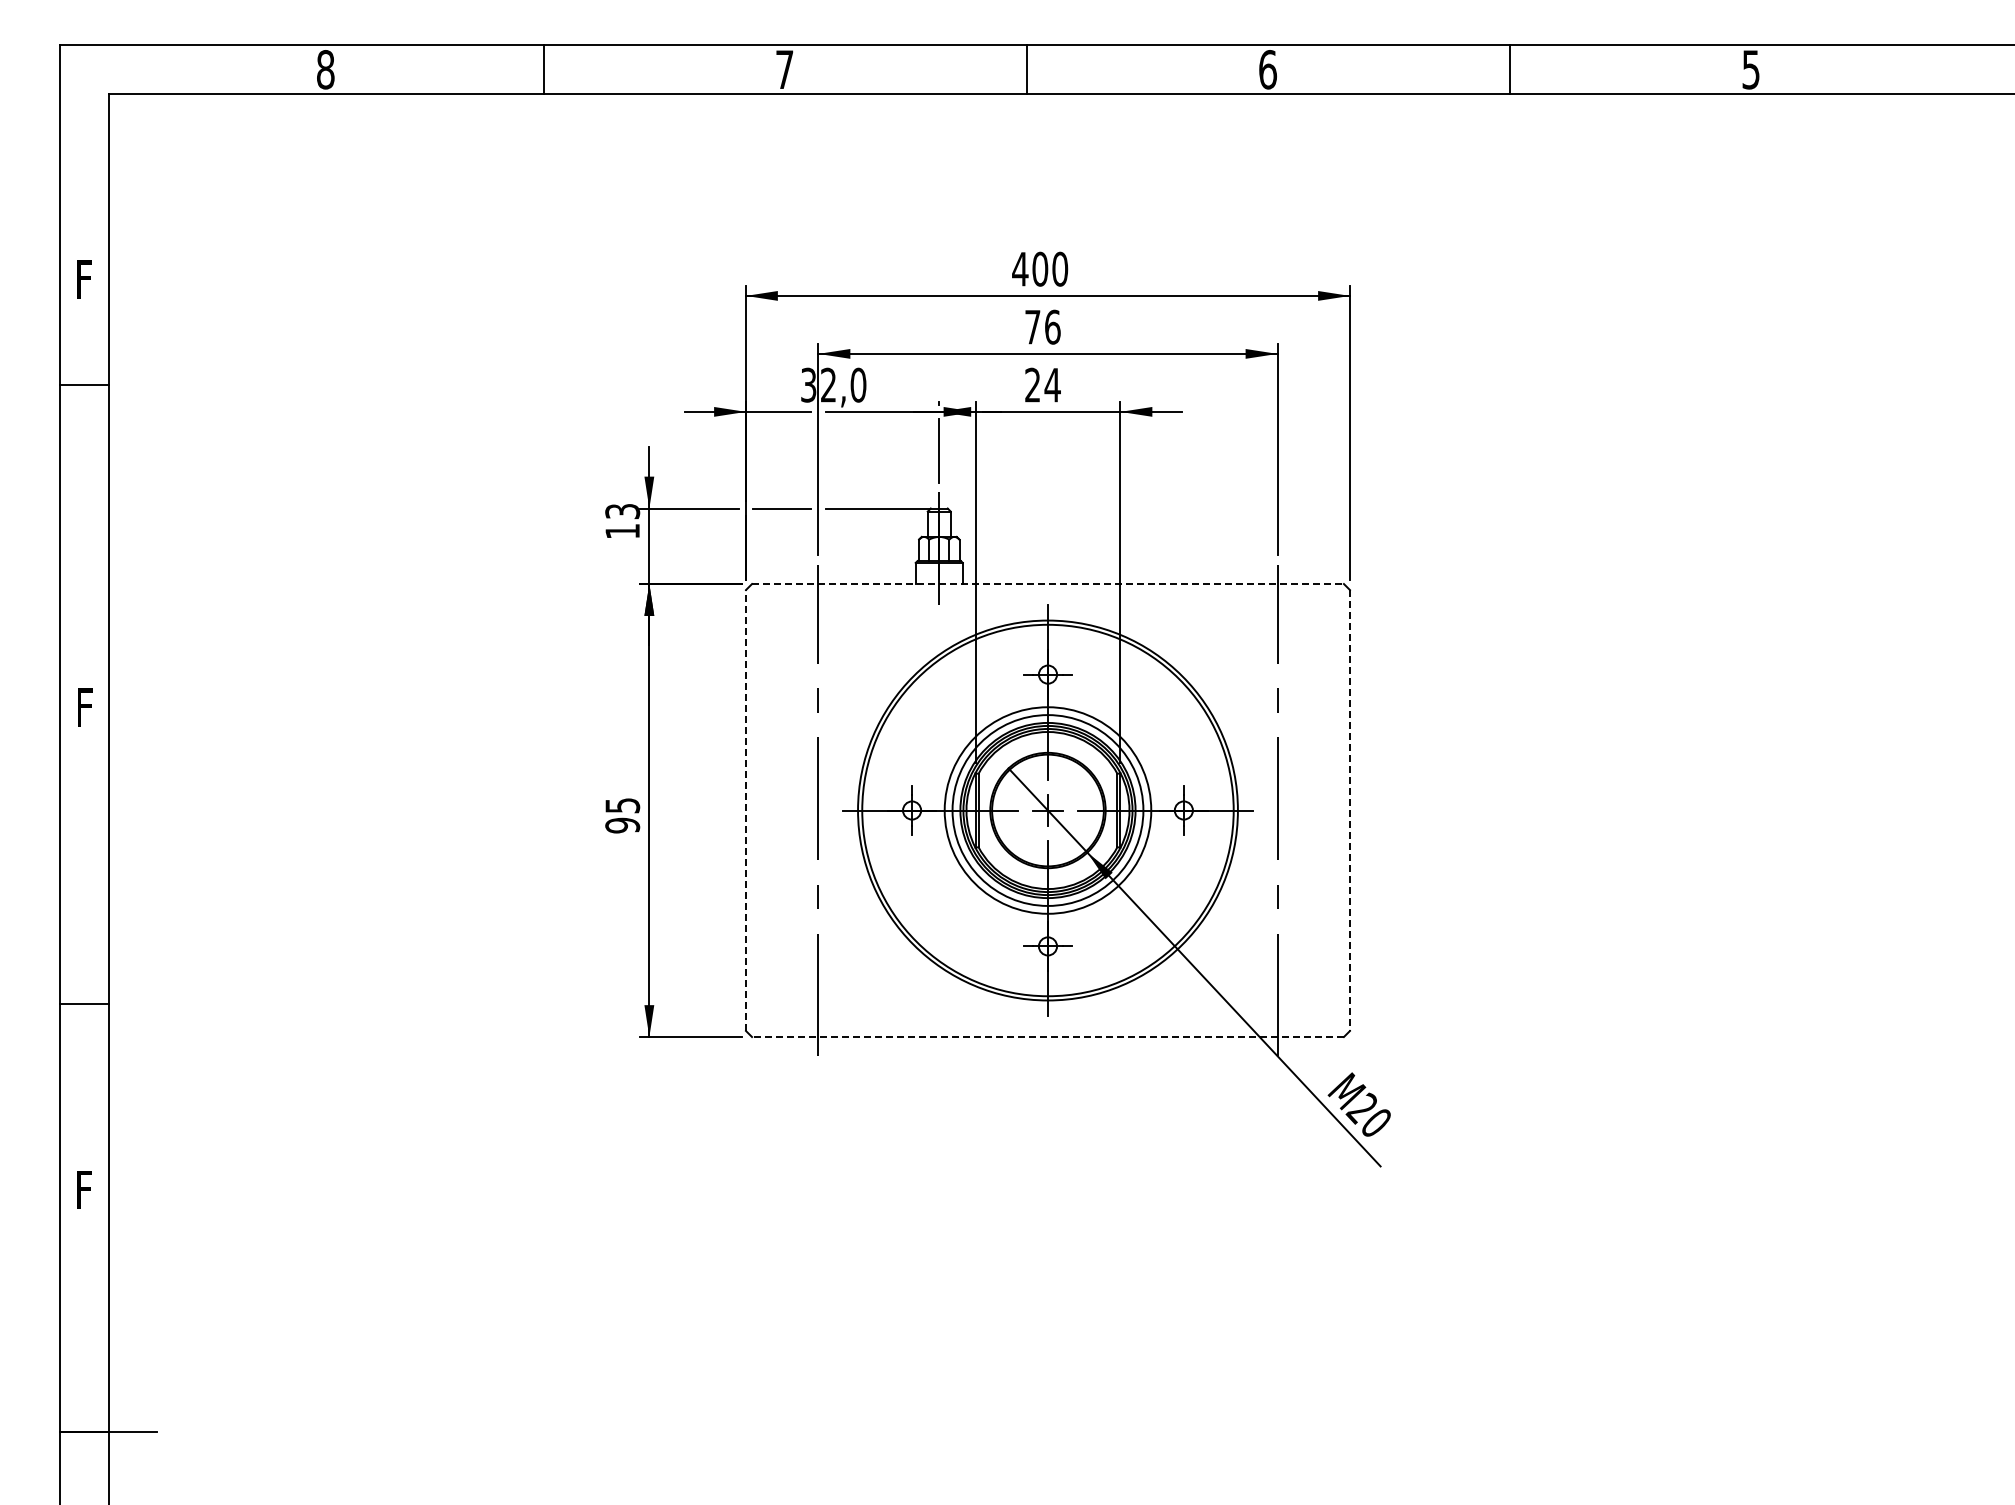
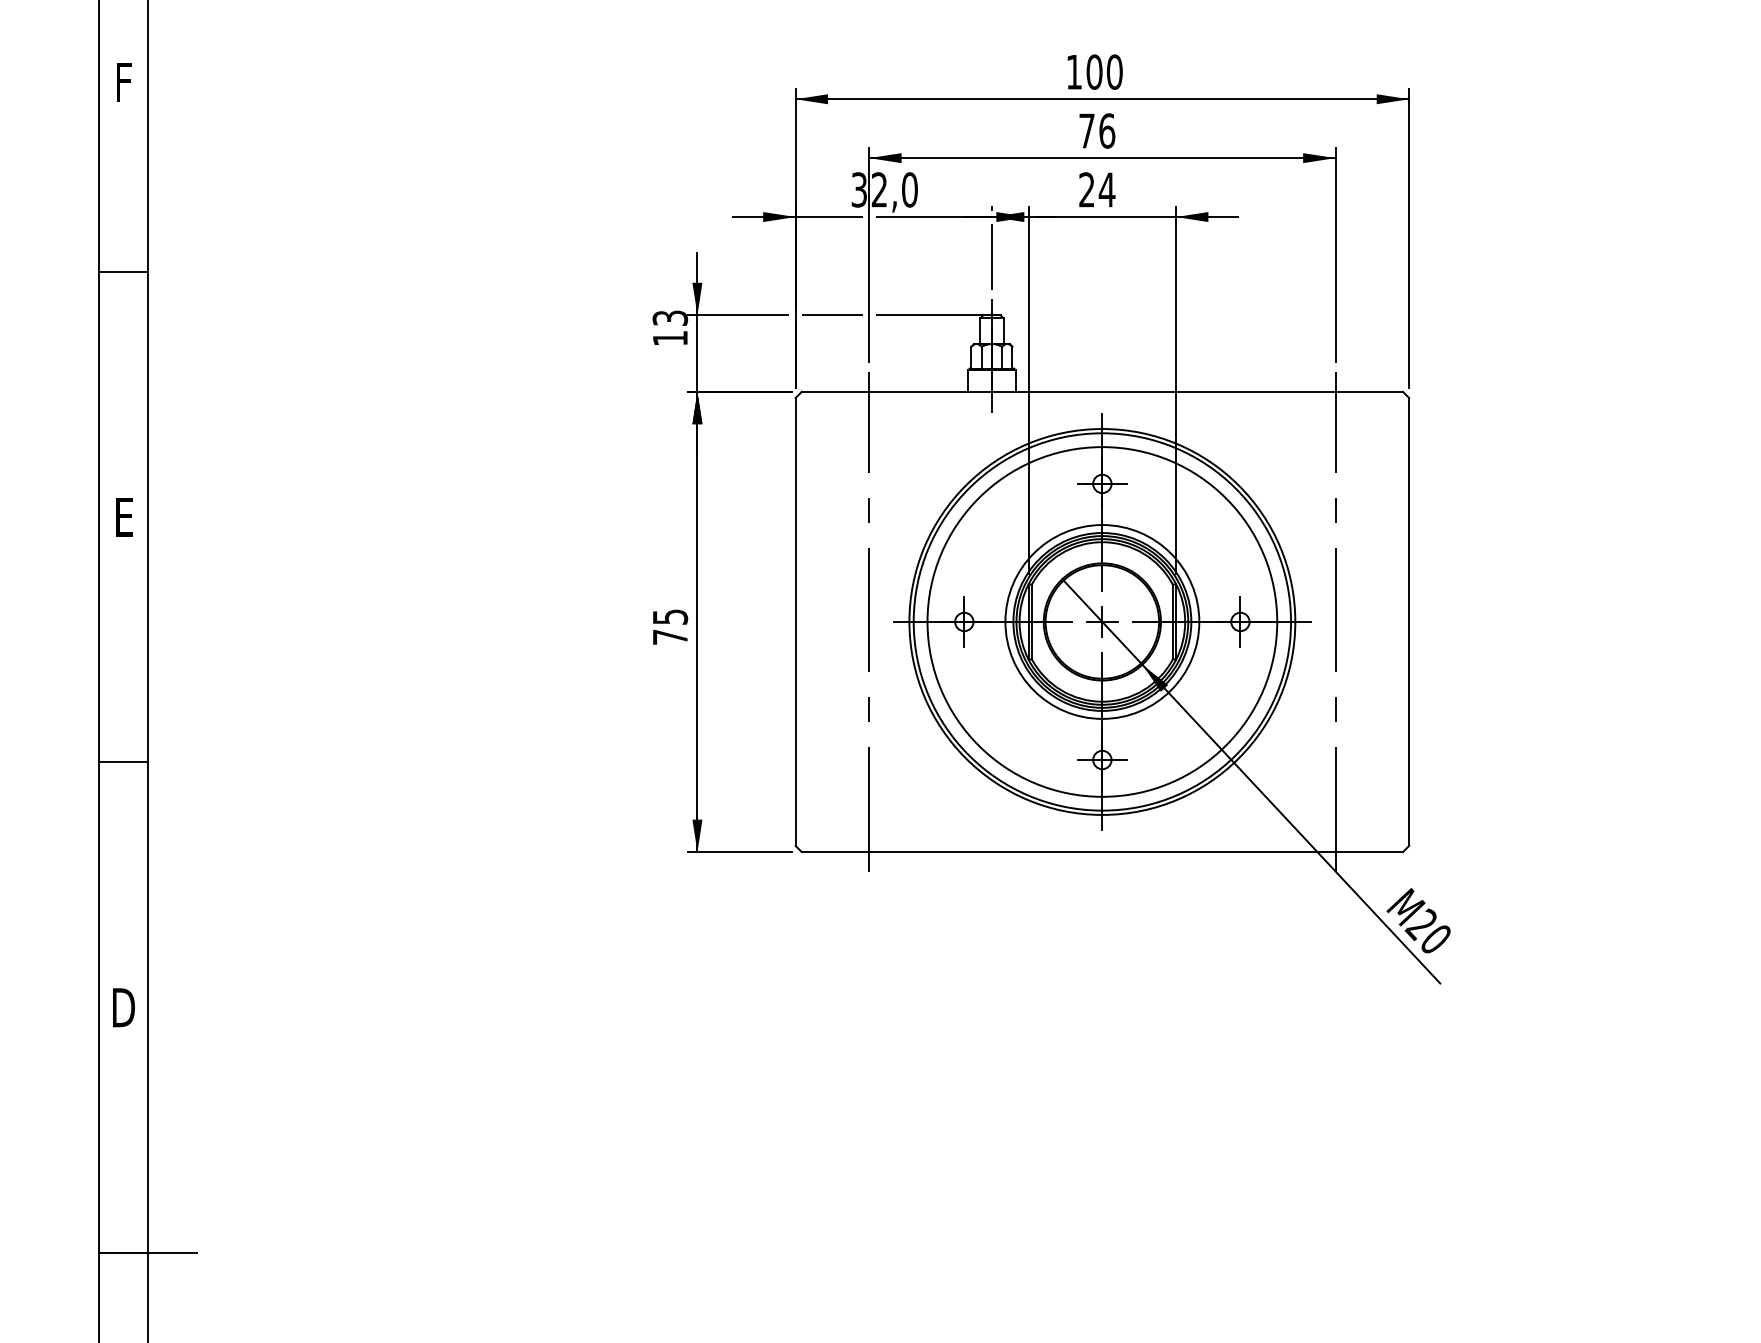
text: (1020, 269) -> (1074, 72), 400 -> 100
line: (84, 384) -> (123, 271), moved
line: (1047, 584) -> (1101, 392), dashed -> solid
text: (85, 707) -> (124, 517), F -> E
line: (745, 810) -> (795, 621), dashed -> solid
circle: (1047, 810) -> (1101, 621), size x1.67
line: (1349, 811) -> (1408, 622), dashed -> solid
text: (622, 825) -> (670, 637), 95 -> 75
line: (84, 1003) -> (123, 762), moved
line: (1047, 1037) -> (1101, 852), dashed -> solid
text: (84, 1190) -> (123, 1007), F -> D

